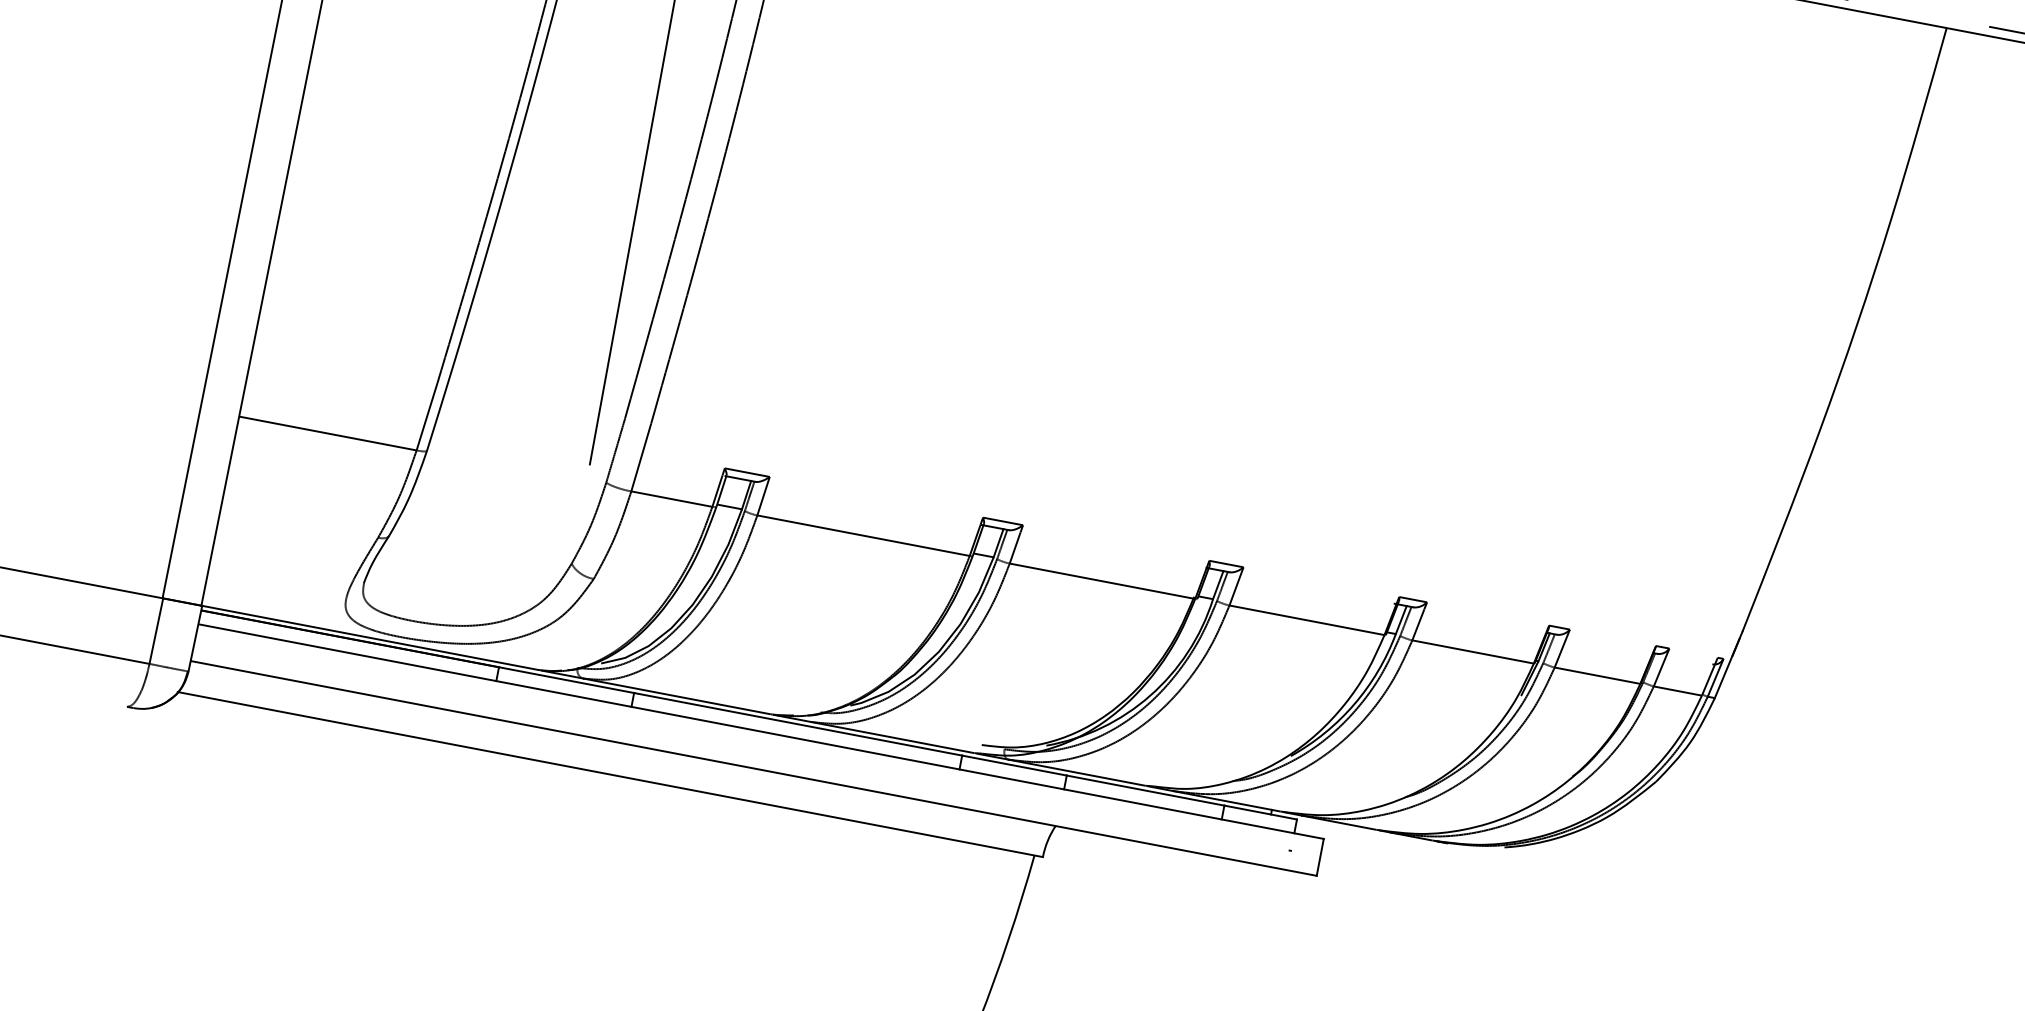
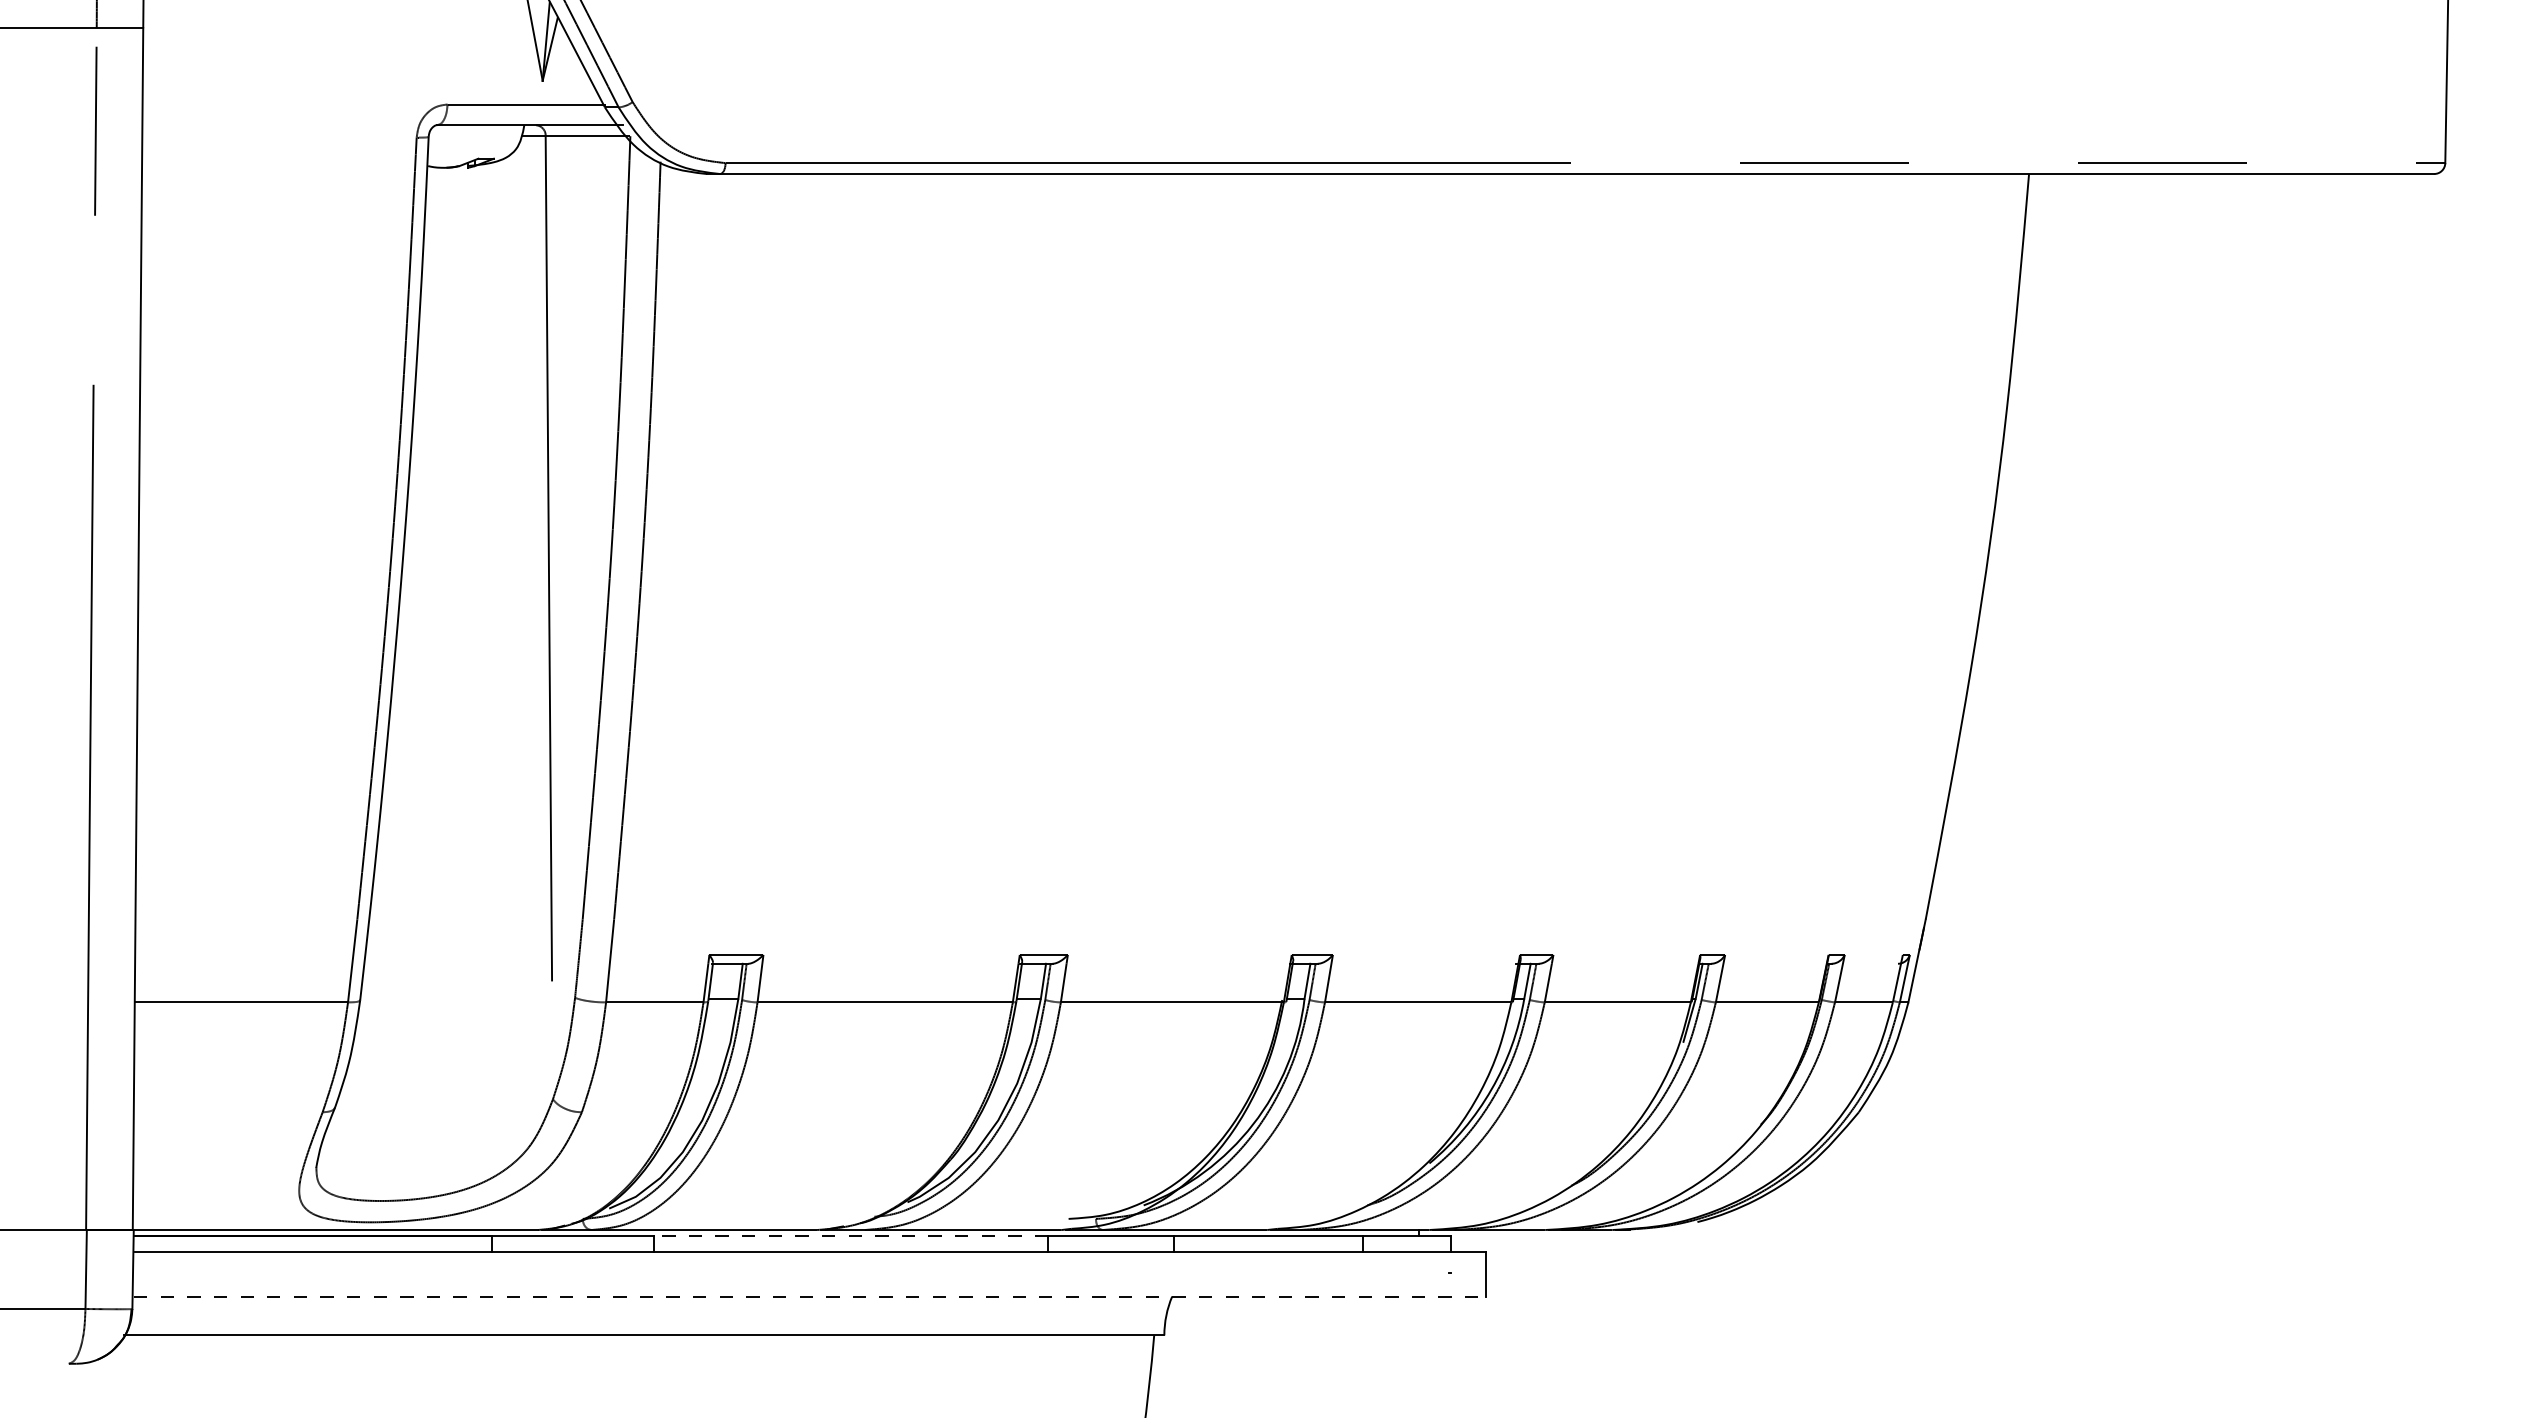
line: (797, 724) -> (850, 1235), solid -> dashed
line: (754, 768) -> (810, 1296), solid -> dashed

